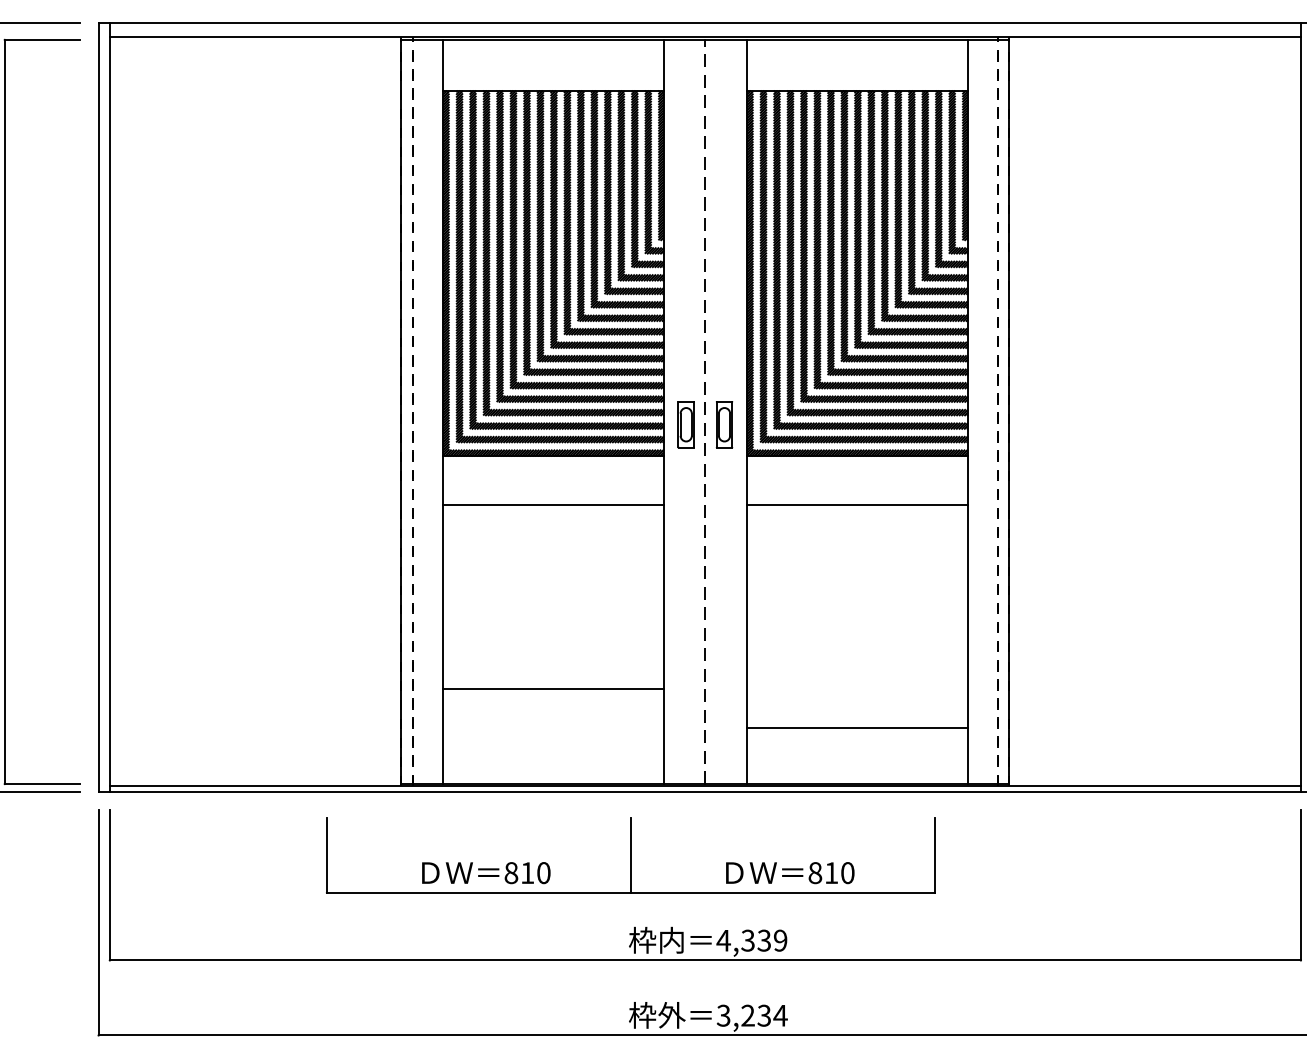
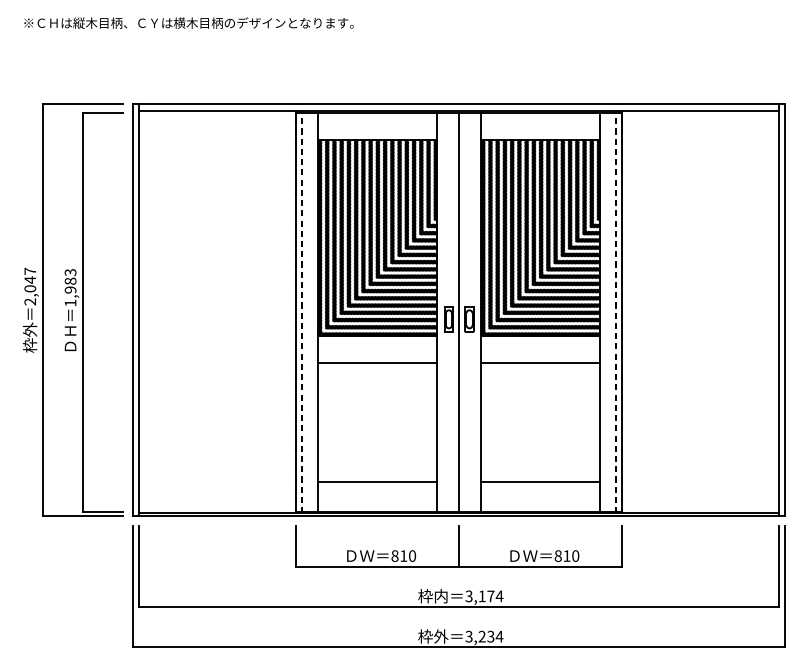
line: (705, 412) -> (459, 312), dashed -> solid
line: (553, 689) -> (377, 482), moved
part: (629, 855) -> (458, 546), moved
text: (752, 940) -> (484, 596), 4,339 -> 3,174

